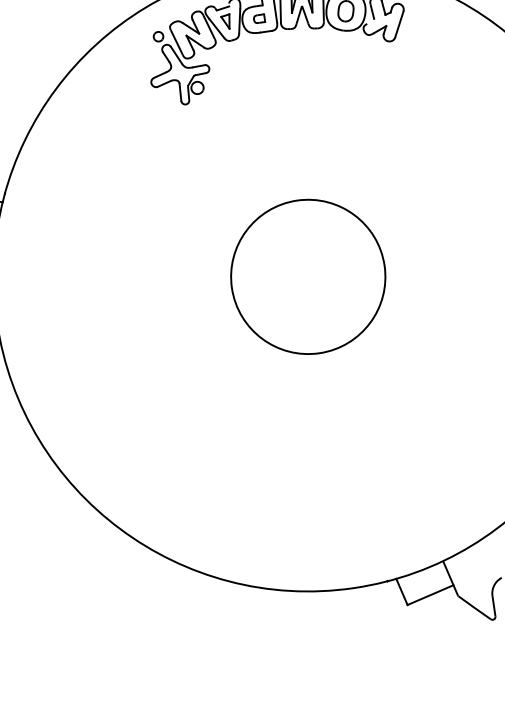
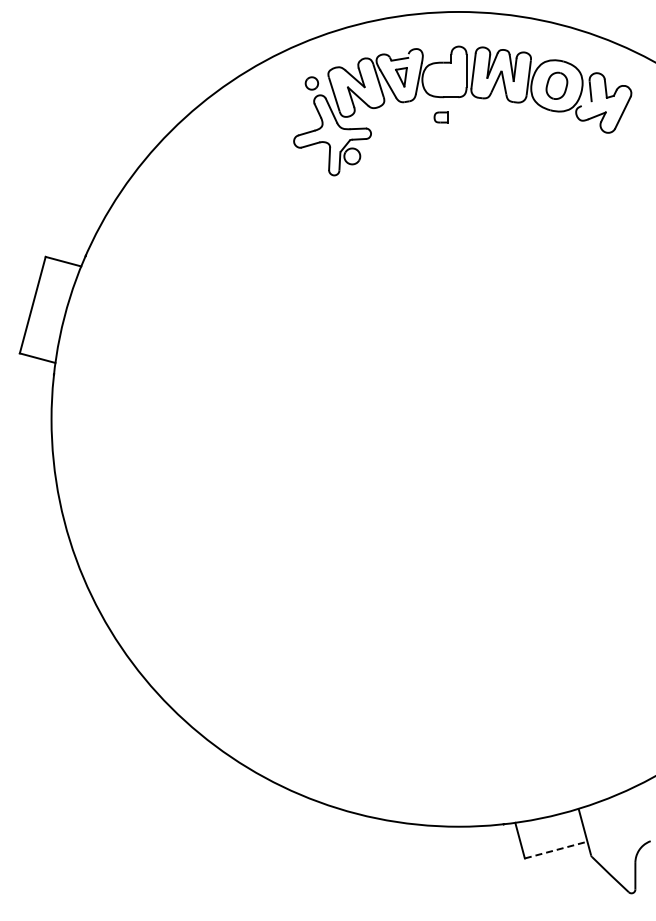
part: (258, 19) -> (440, 117), moved
circle: (307, 277) -> (458, 419), removed
line: (430, 594) -> (556, 849), solid -> dashed

